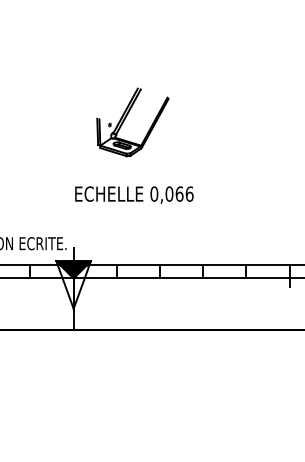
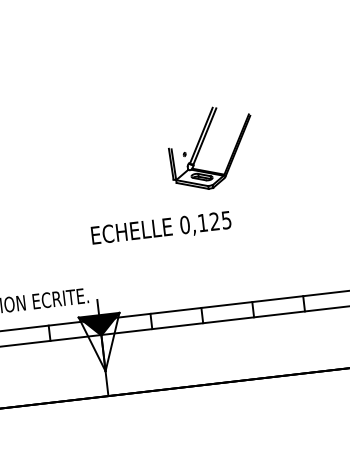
part: (125, 119) -> (202, 145), moved
text: (179, 193) -> (214, 220), 0,066 -> 0,125

